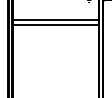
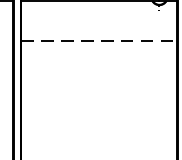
line: (56, 19) -> (100, 40), solid -> dashed
line: (55, 24) -> (98, 49), removed

